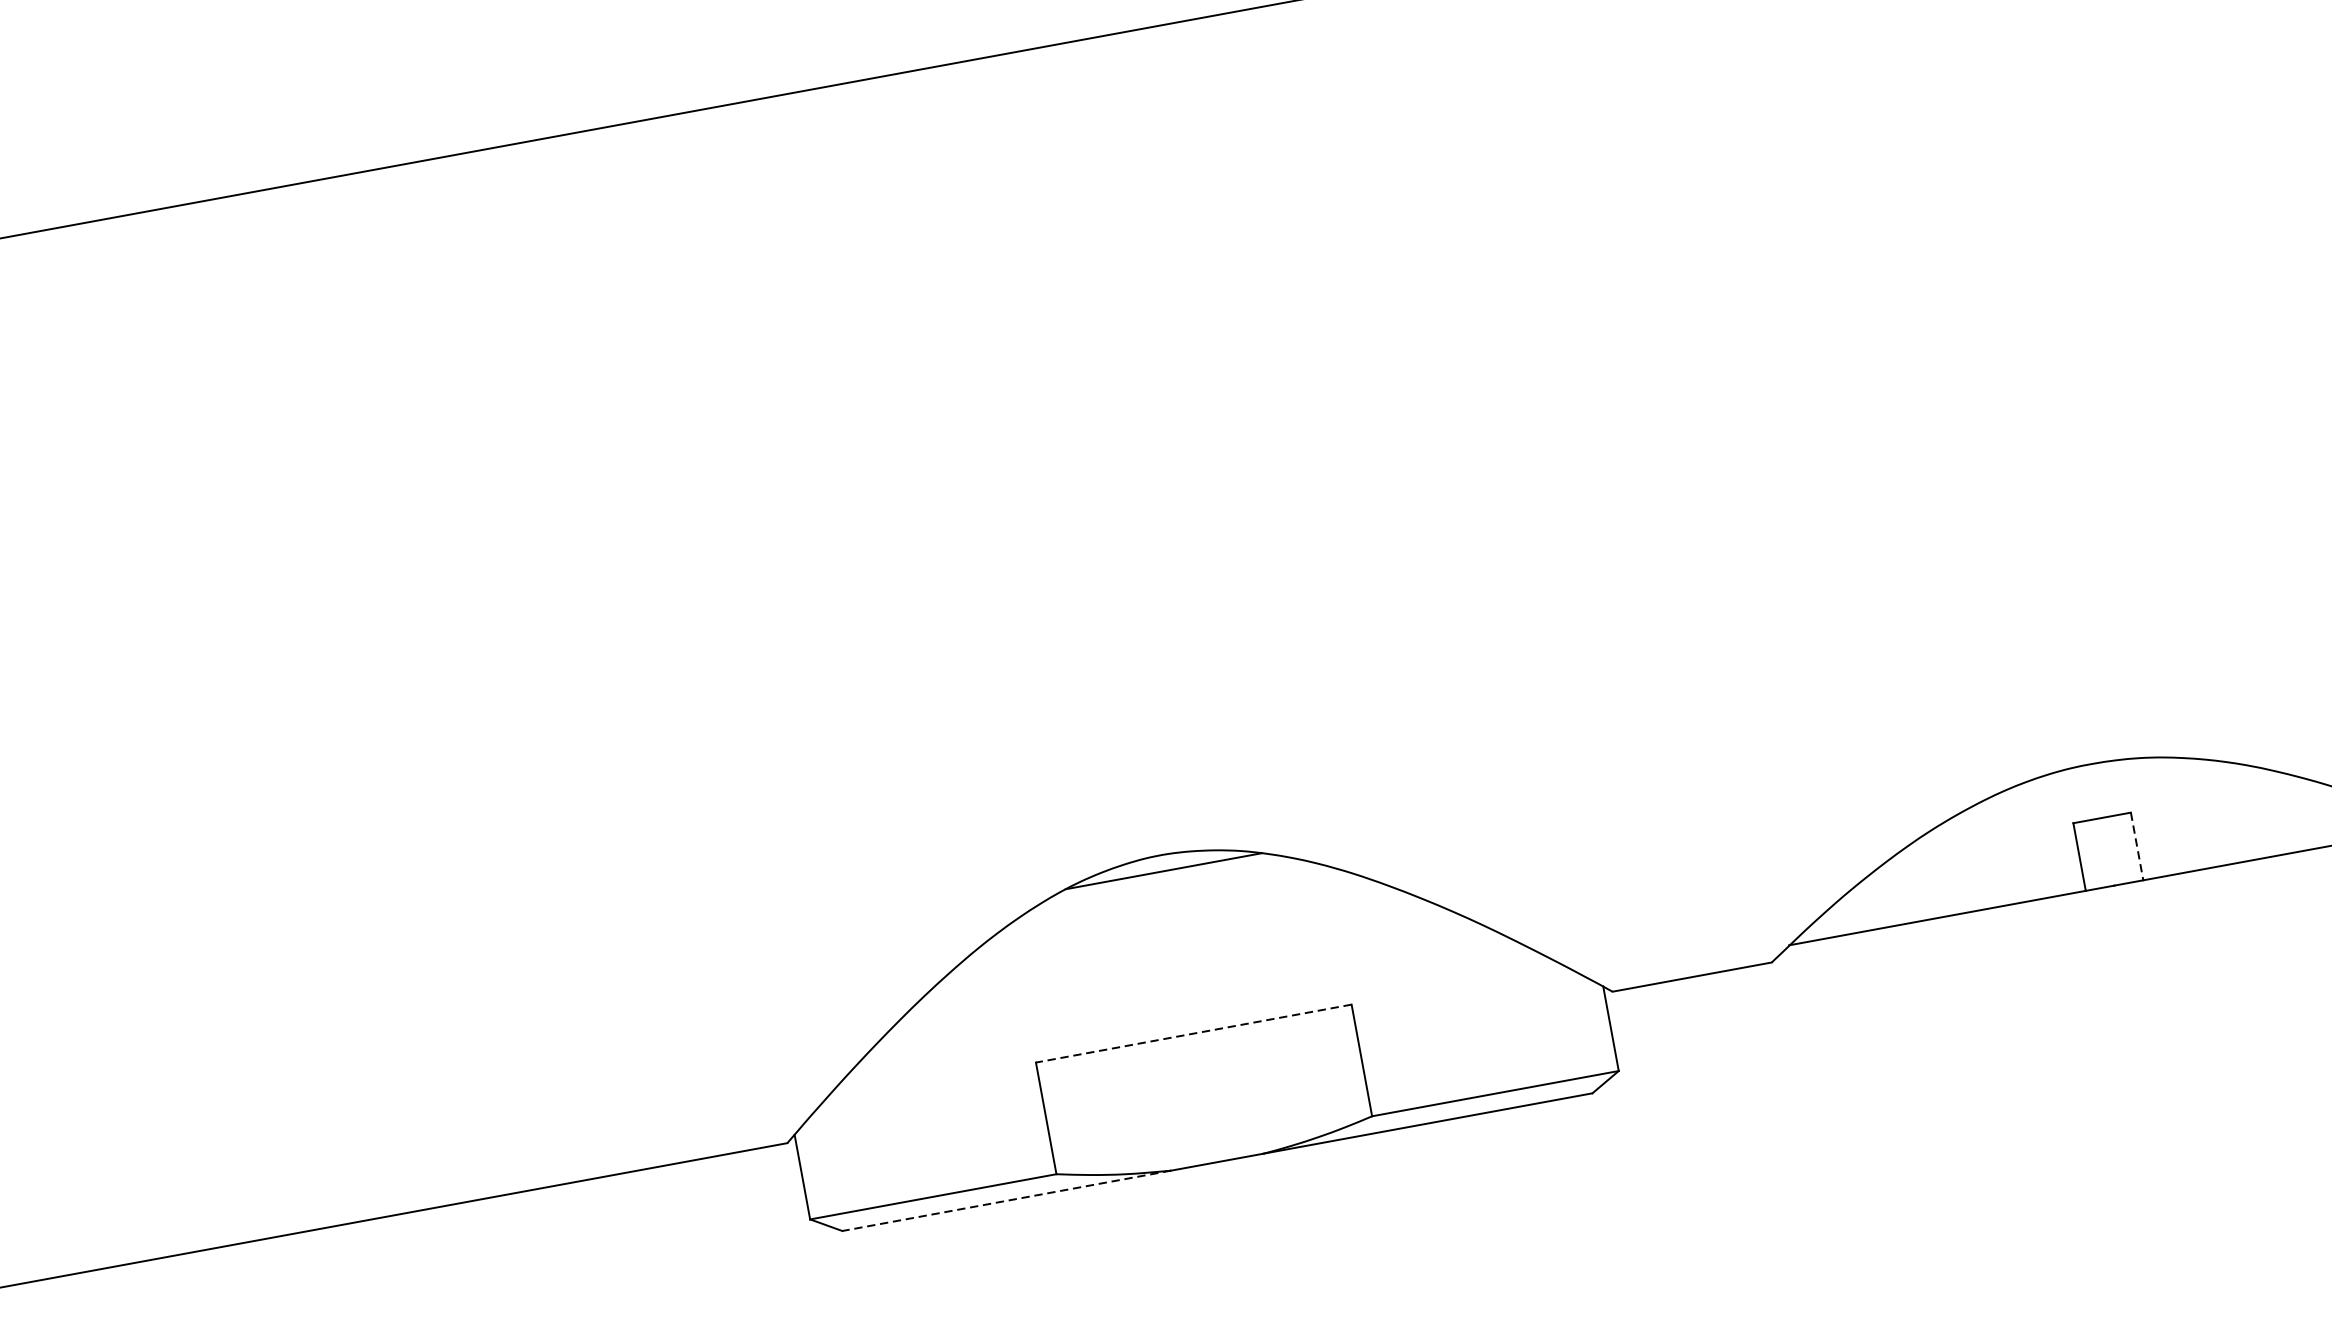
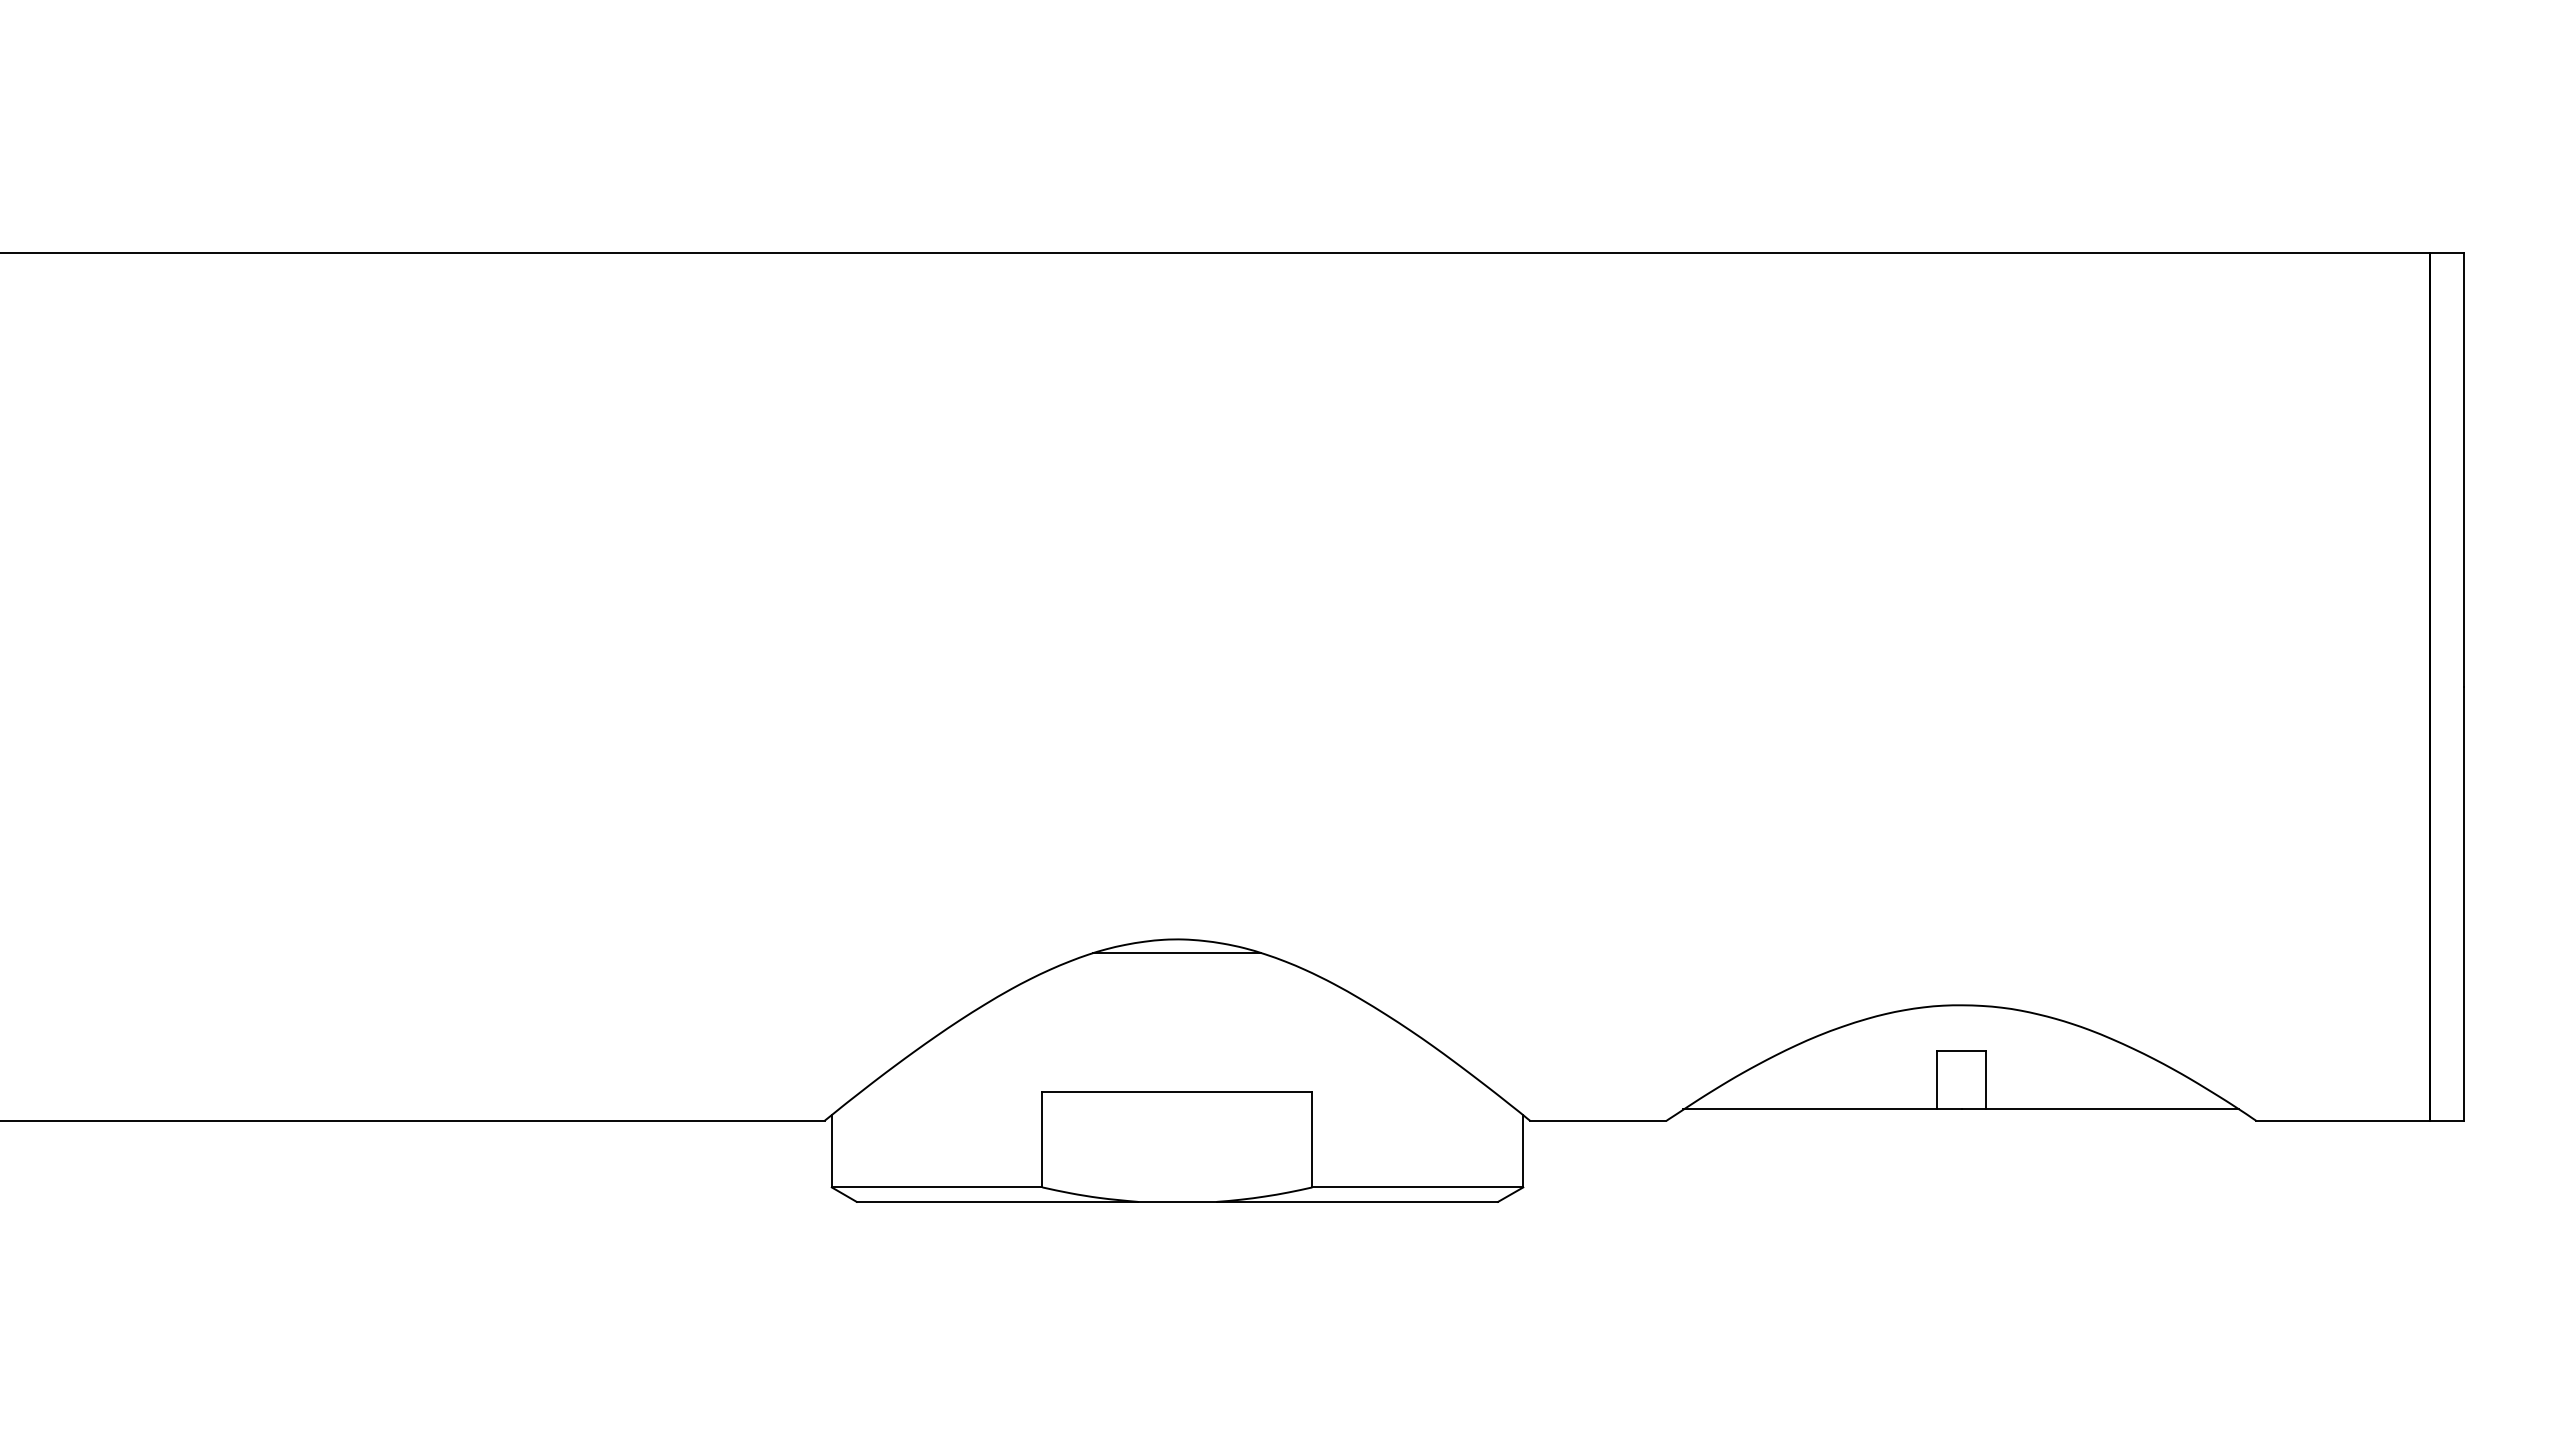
line: (2137, 846) -> (1986, 1080), dashed -> solid
line: (1193, 1033) -> (1177, 1091), dashed -> solid
line: (1006, 1200) -> (997, 1201), dashed -> solid

